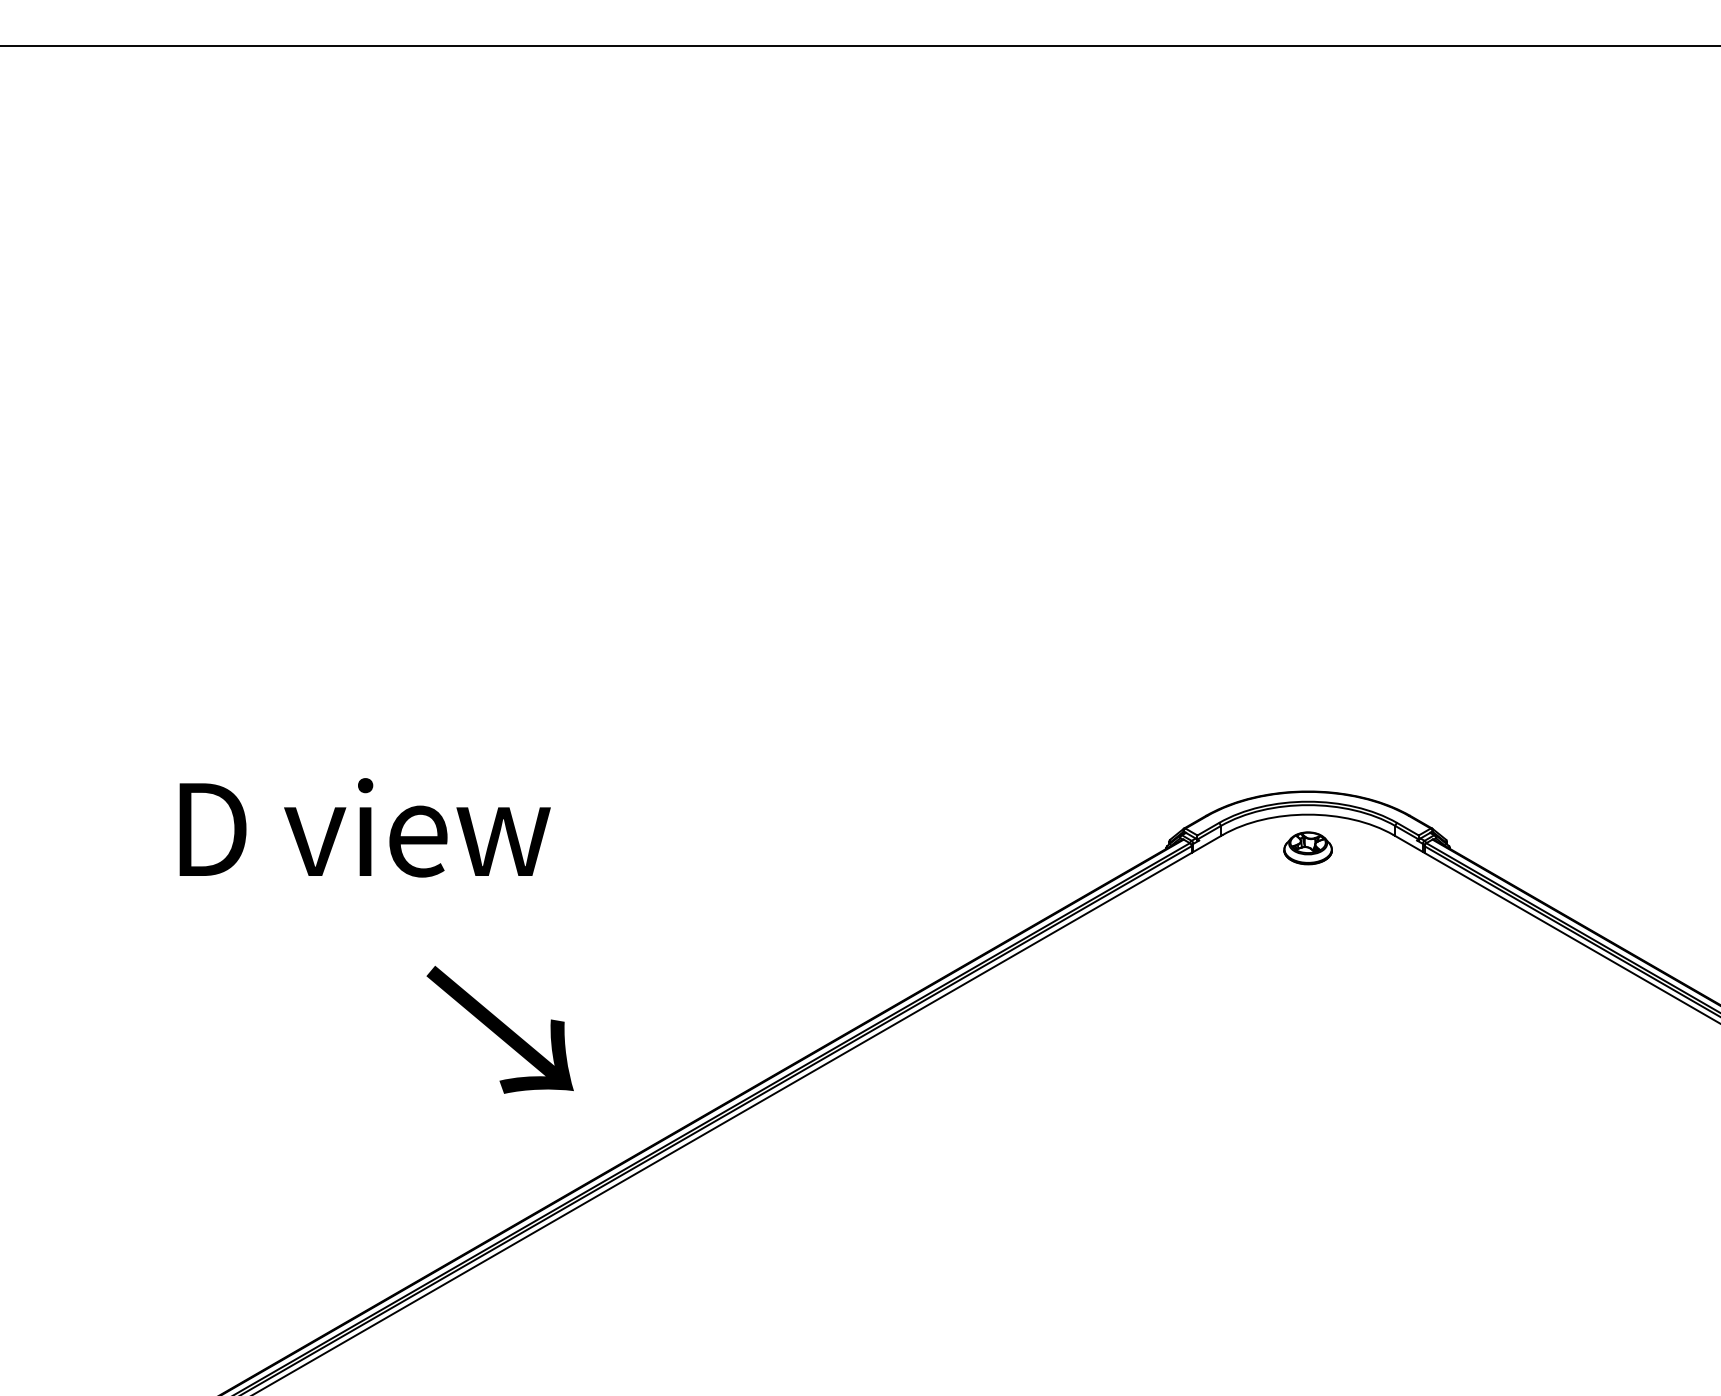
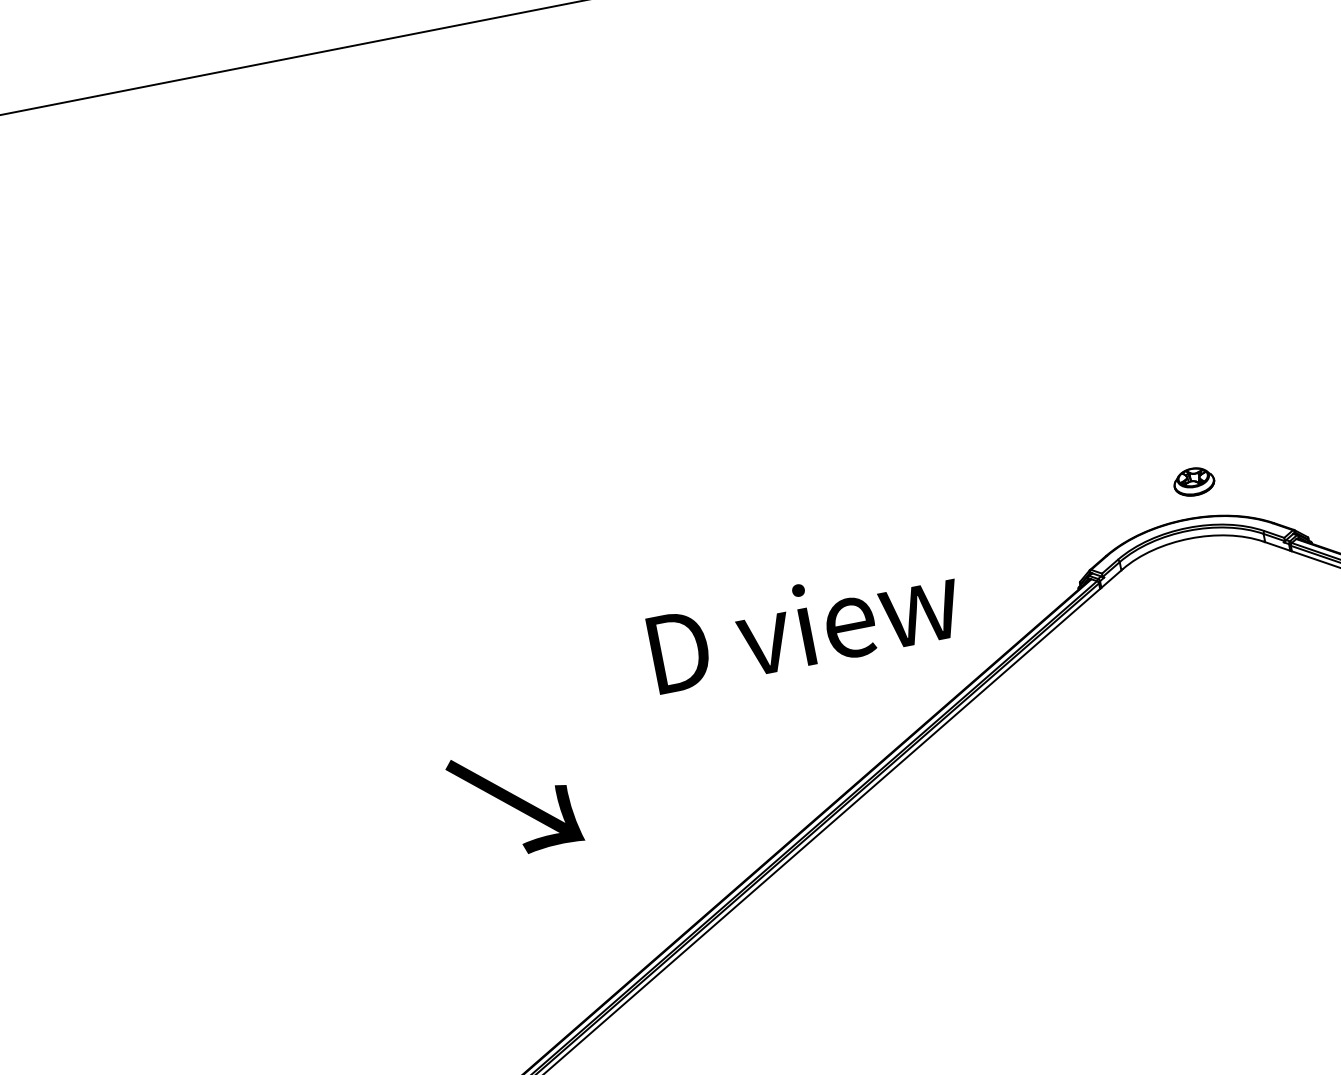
text: (364, 827) -> (804, 625), moved
part: (1307, 848) -> (1193, 482), moved
text: (499, 1029) -> (514, 801), moved

